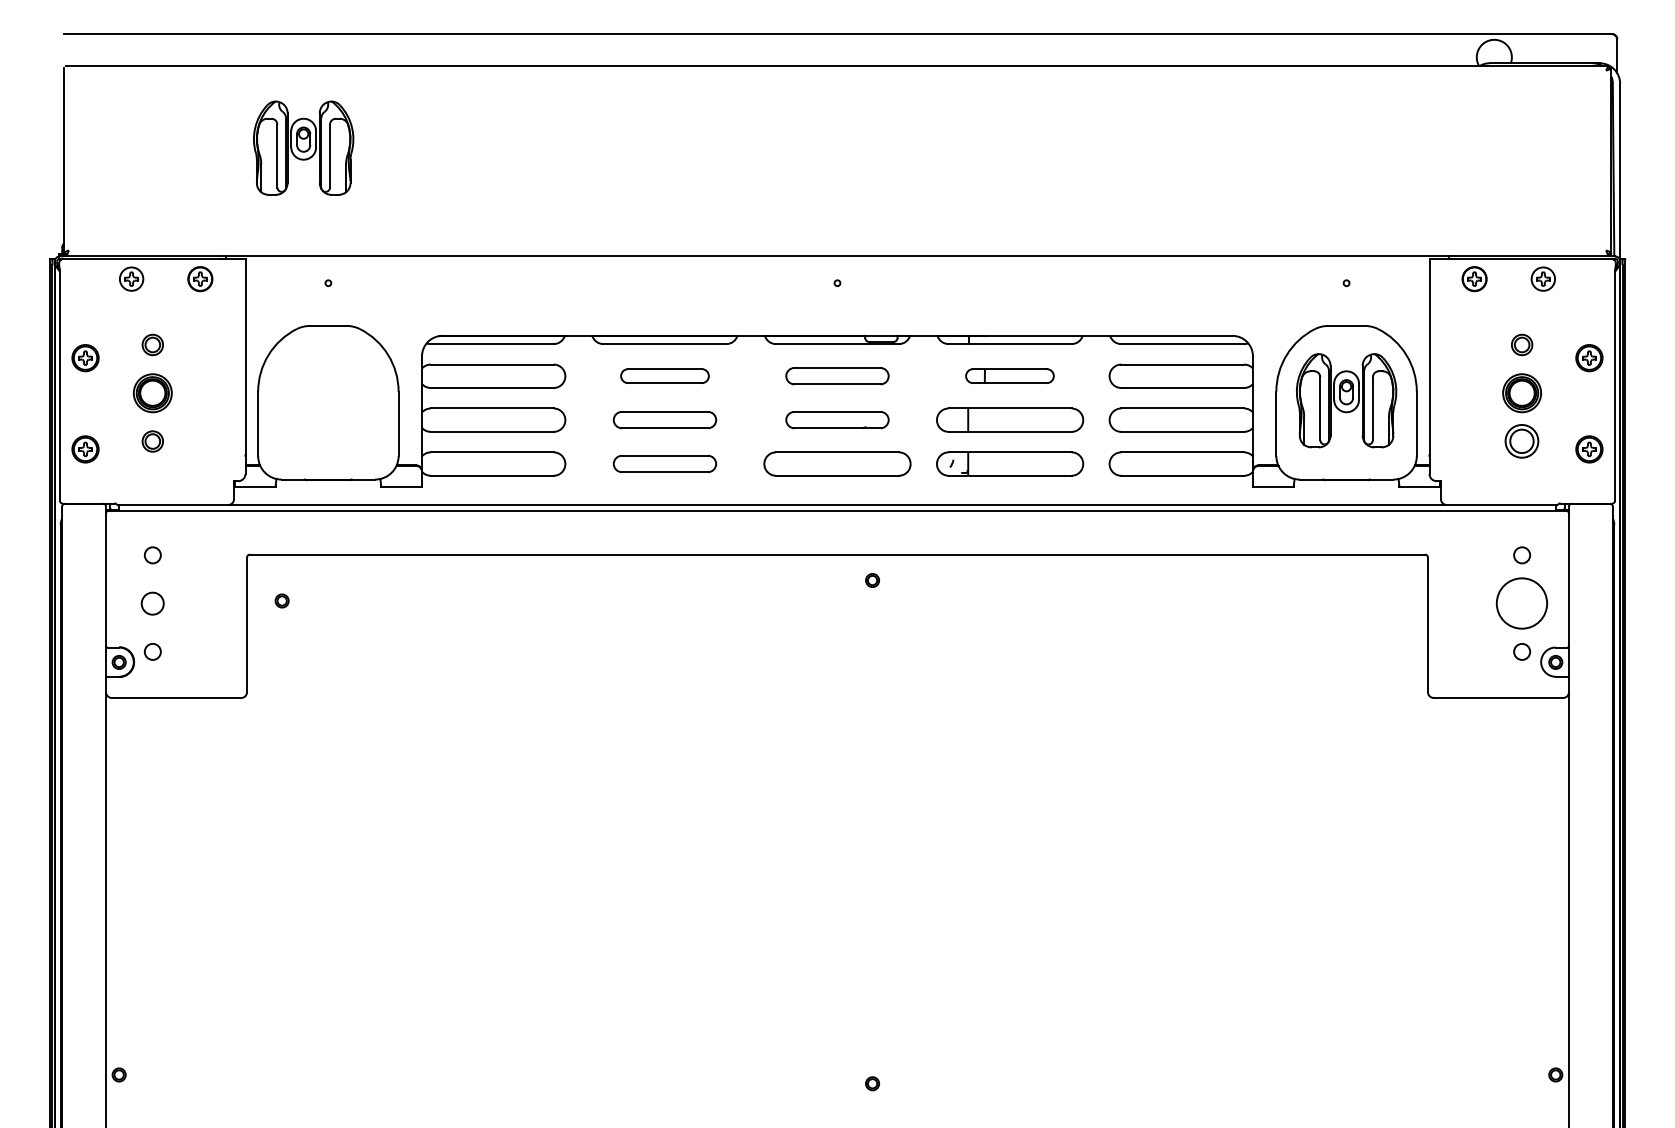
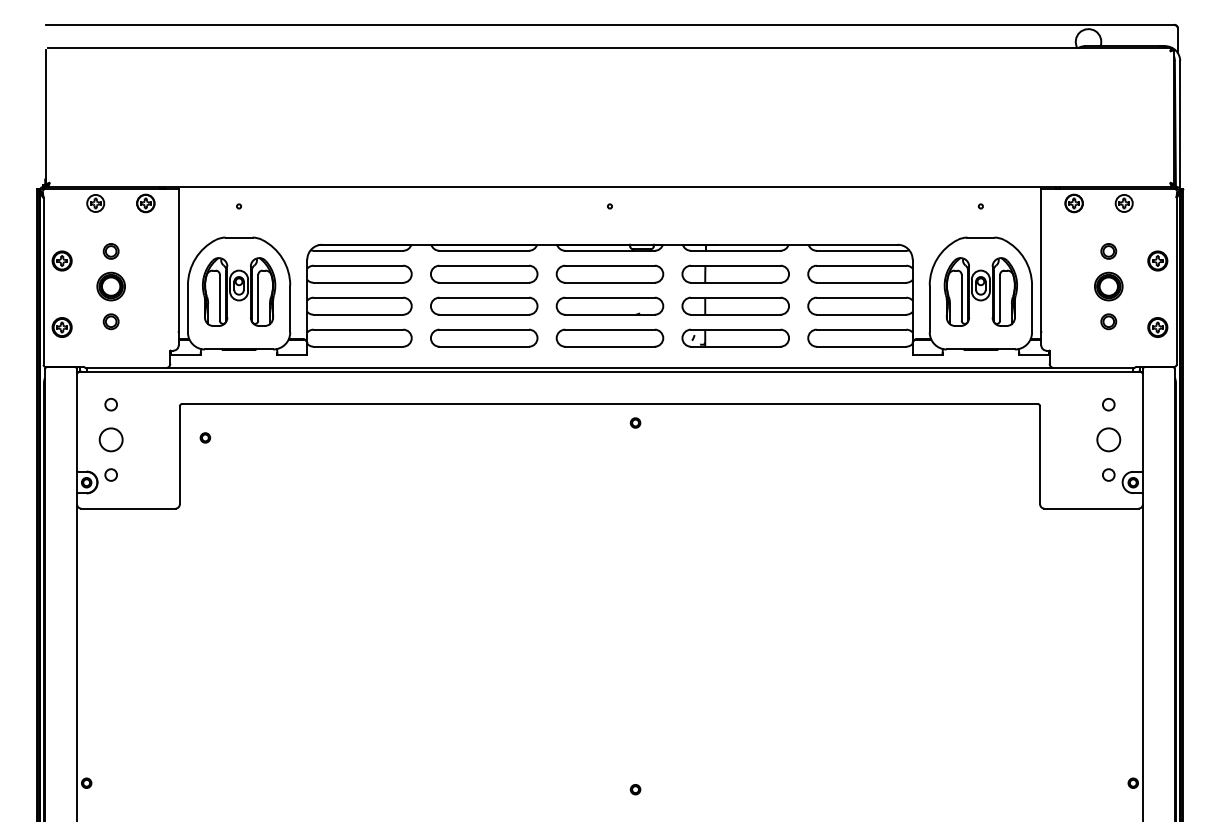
part: (304, 147) -> (239, 291), moved
part: (665, 375) -> (484, 273), size x1.67
part: (836, 375) -> (609, 273), size x1.43
part: (1009, 375) -> (735, 273), size x1.67
part: (665, 419) -> (484, 305), size x1.43
part: (836, 419) -> (609, 305), size x1.43
part: (1521, 441) -> (1108, 321), size x0.62
part: (665, 463) -> (484, 337), size x1.43
circle: (151, 603) -> (110, 439), size x1.43
circle: (1521, 603) -> (1108, 439), size x0.62

